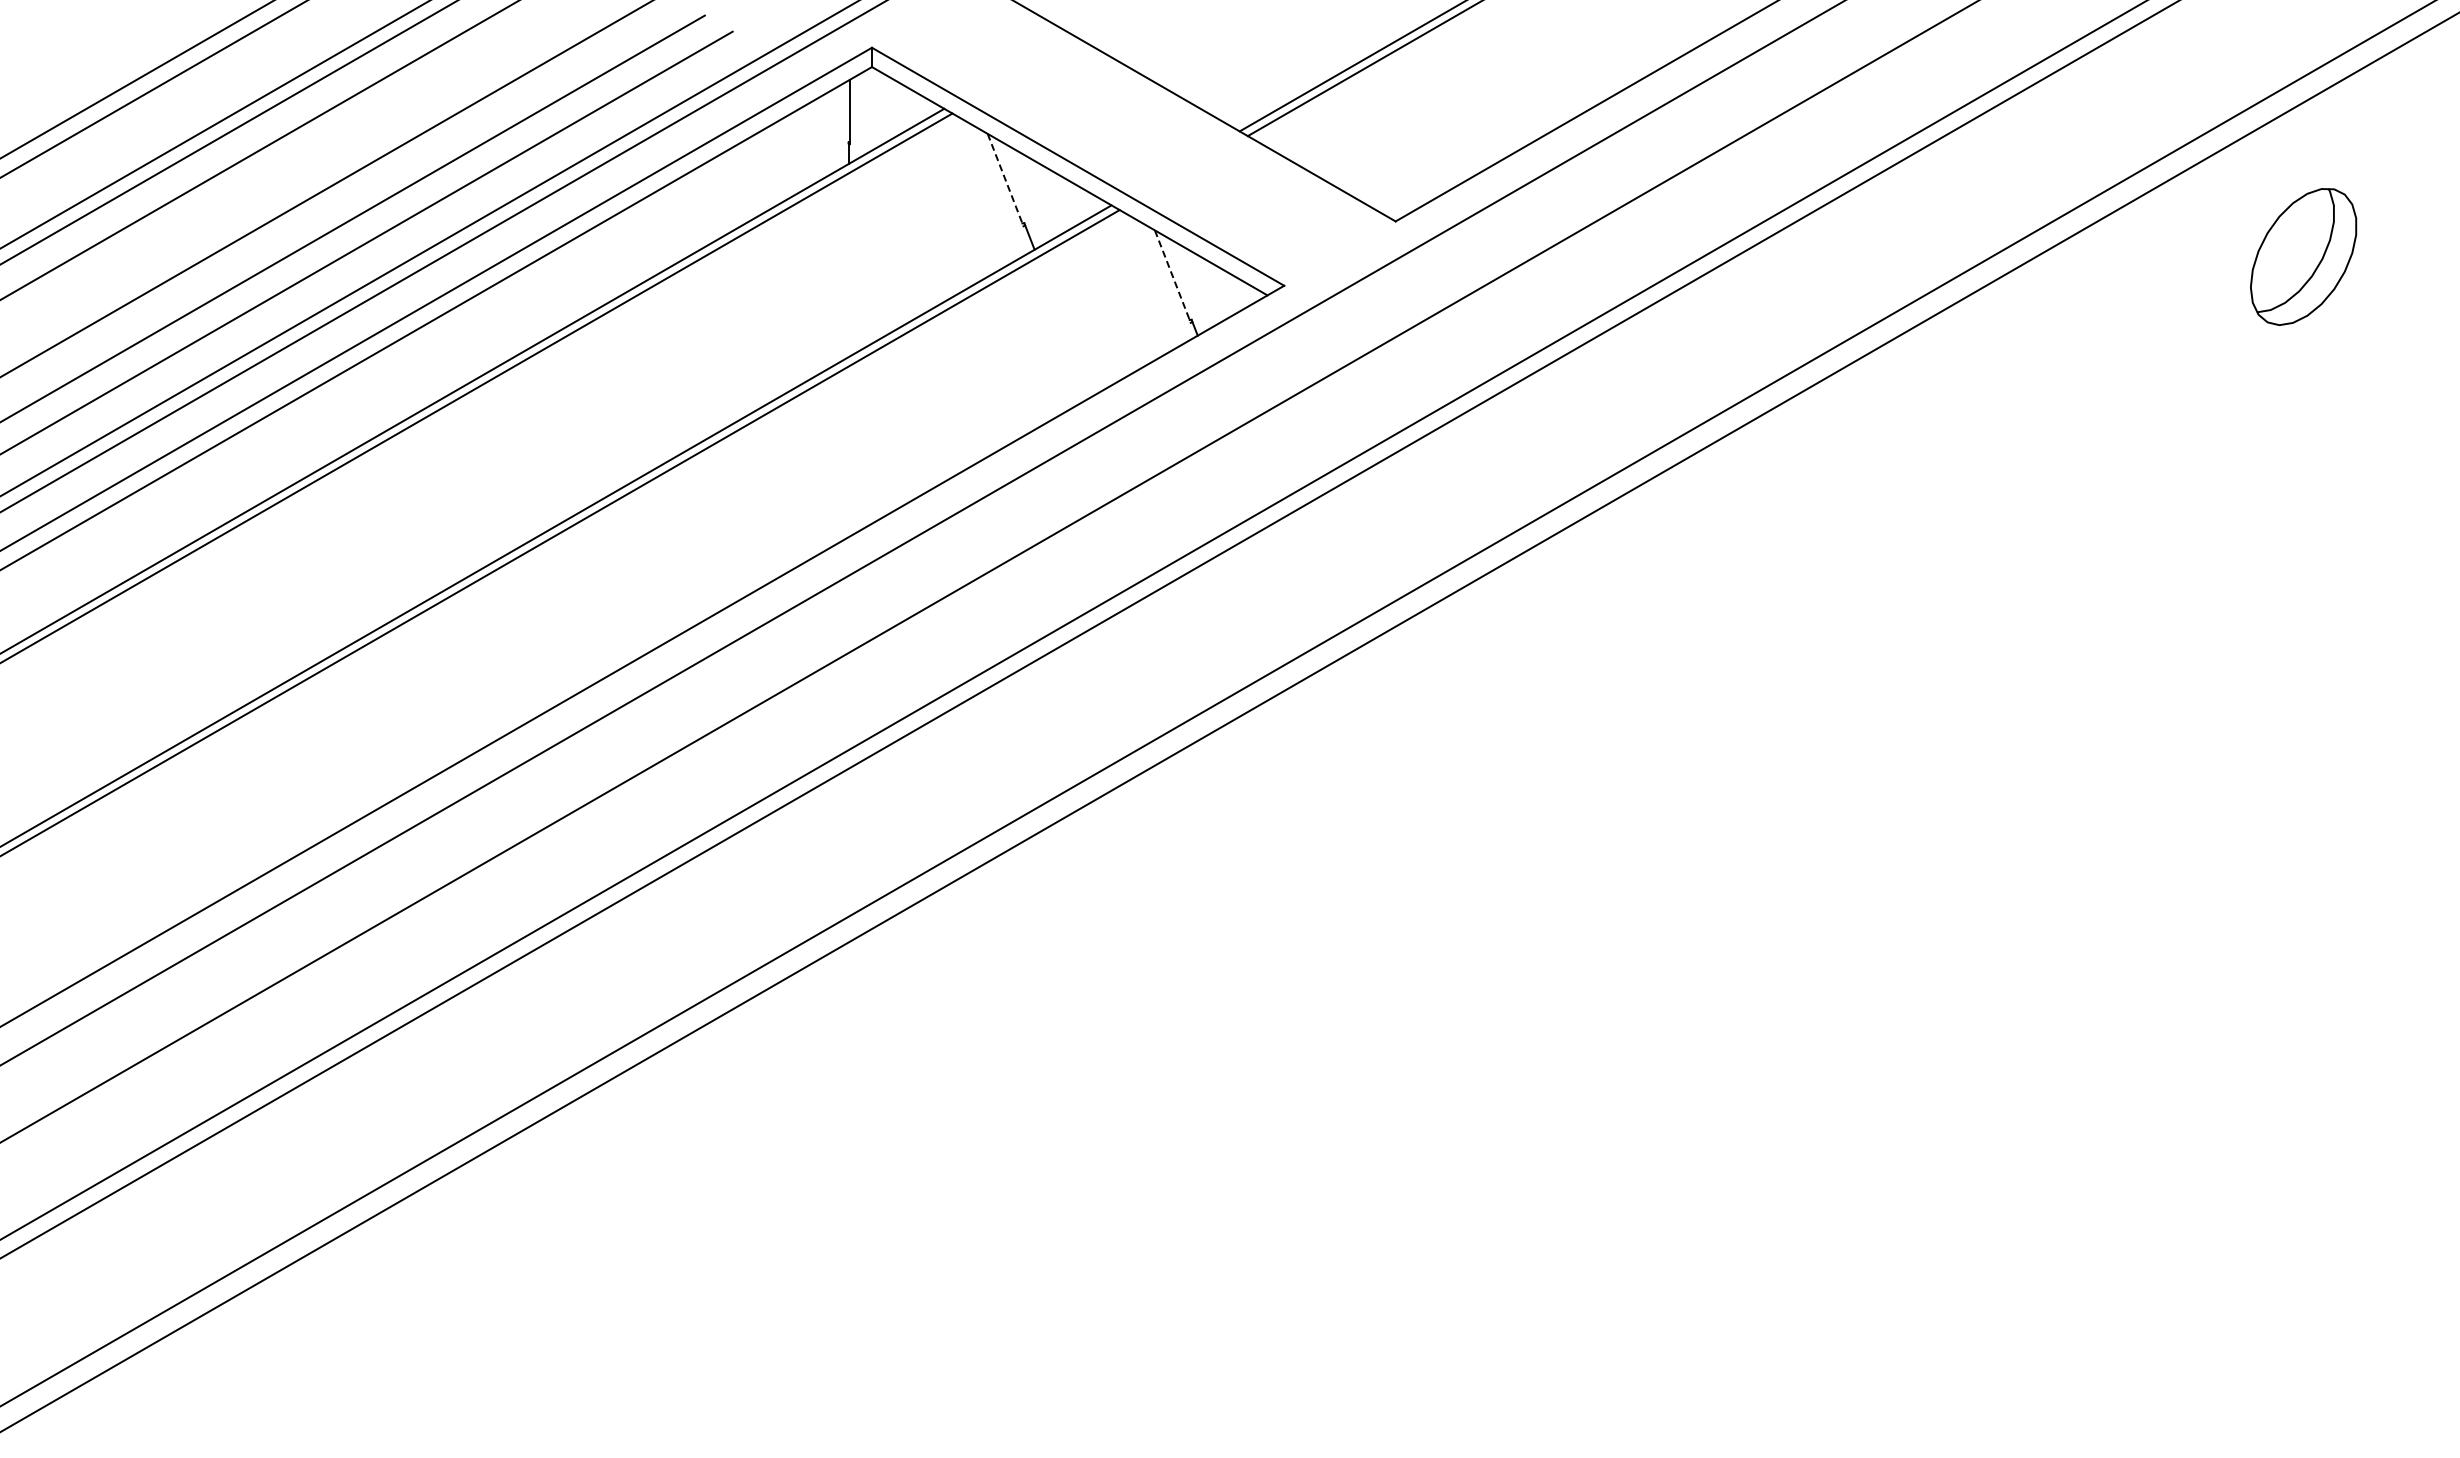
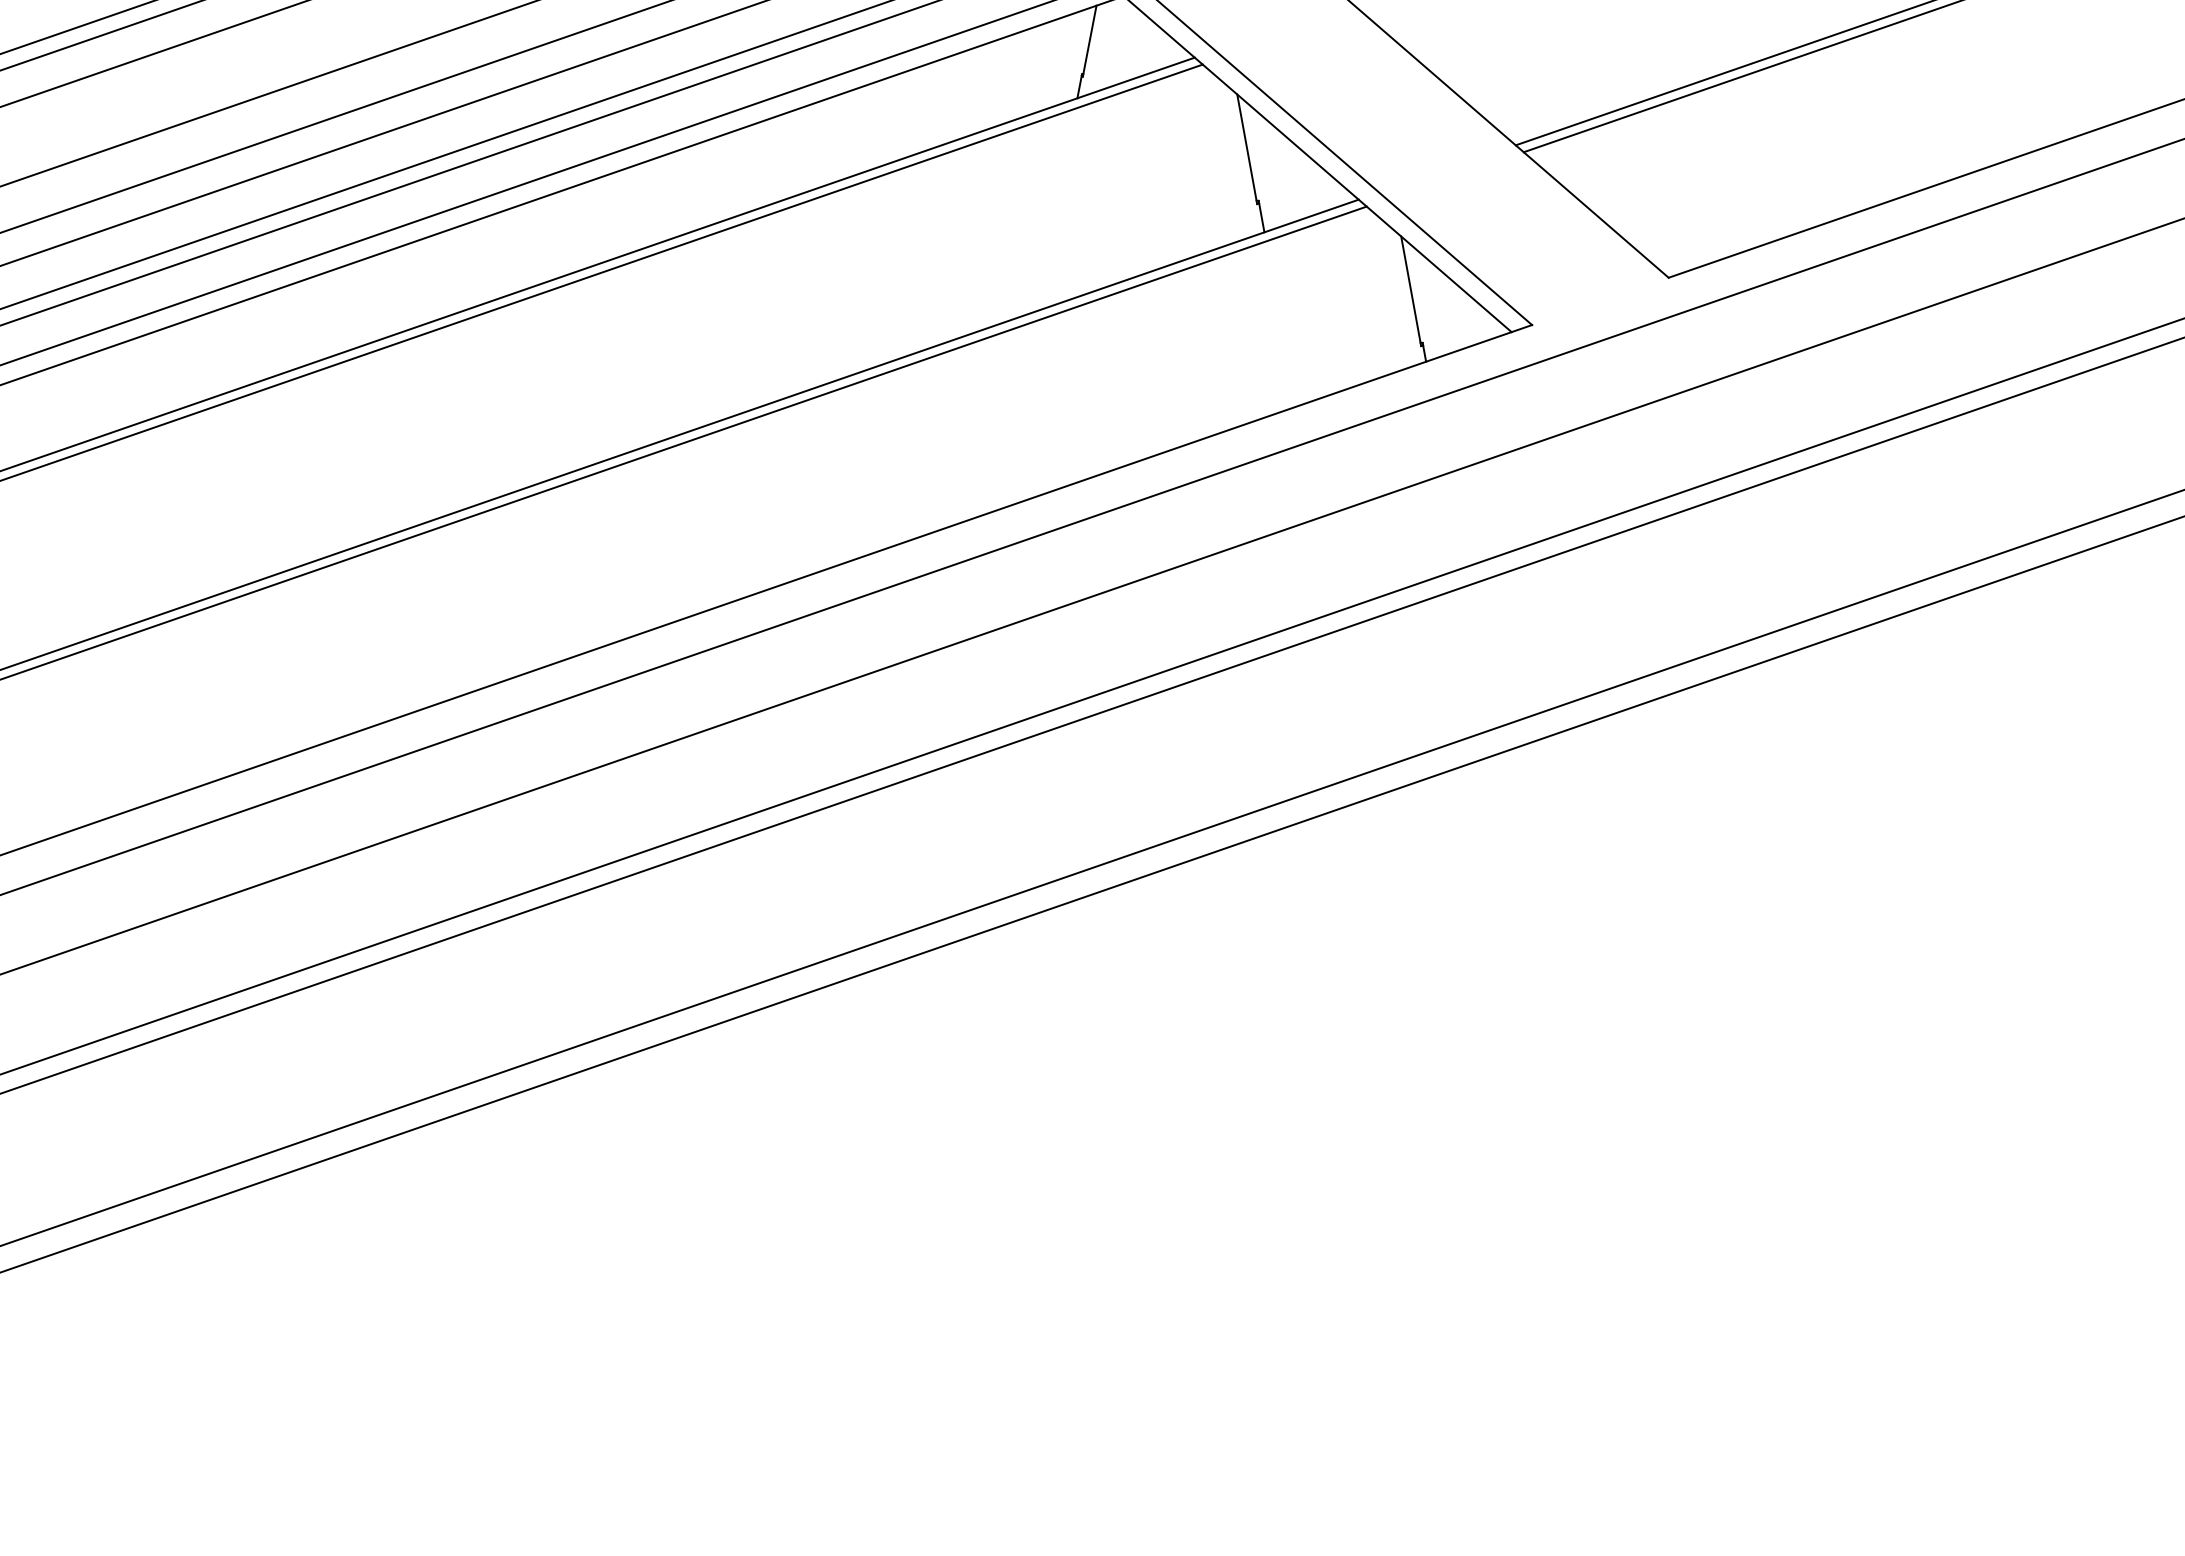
line: (1005, 180) -> (1247, 149), dashed -> solid
line: (1172, 276) -> (1410, 291), dashed -> solid

